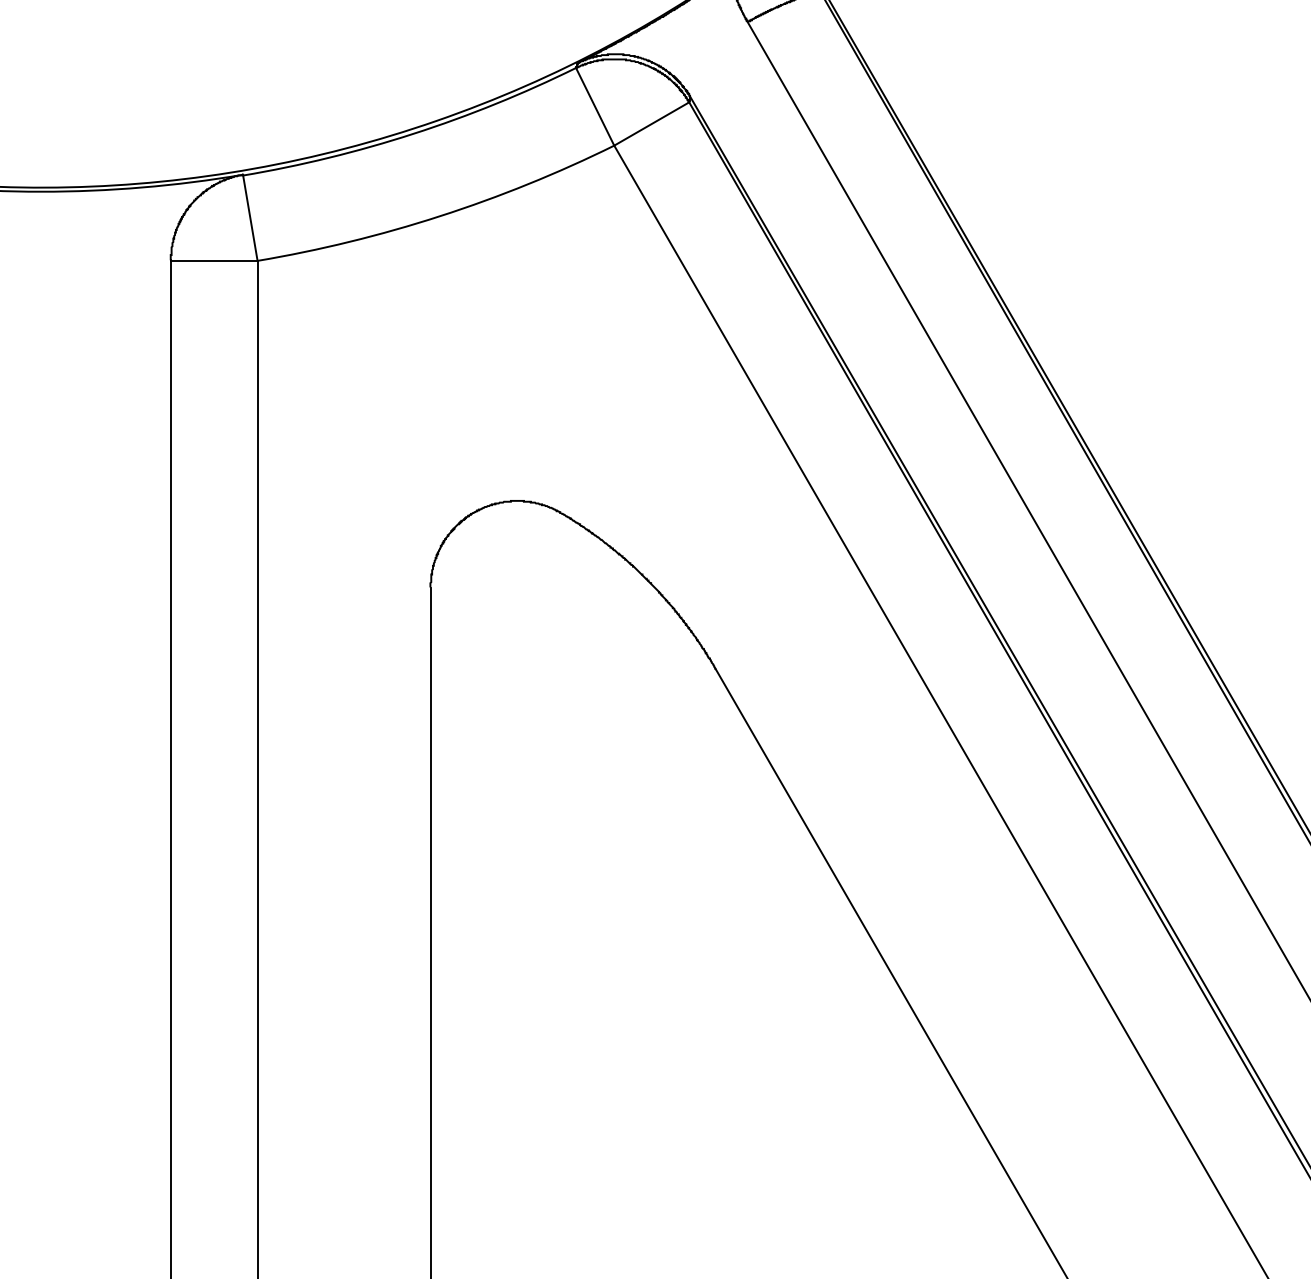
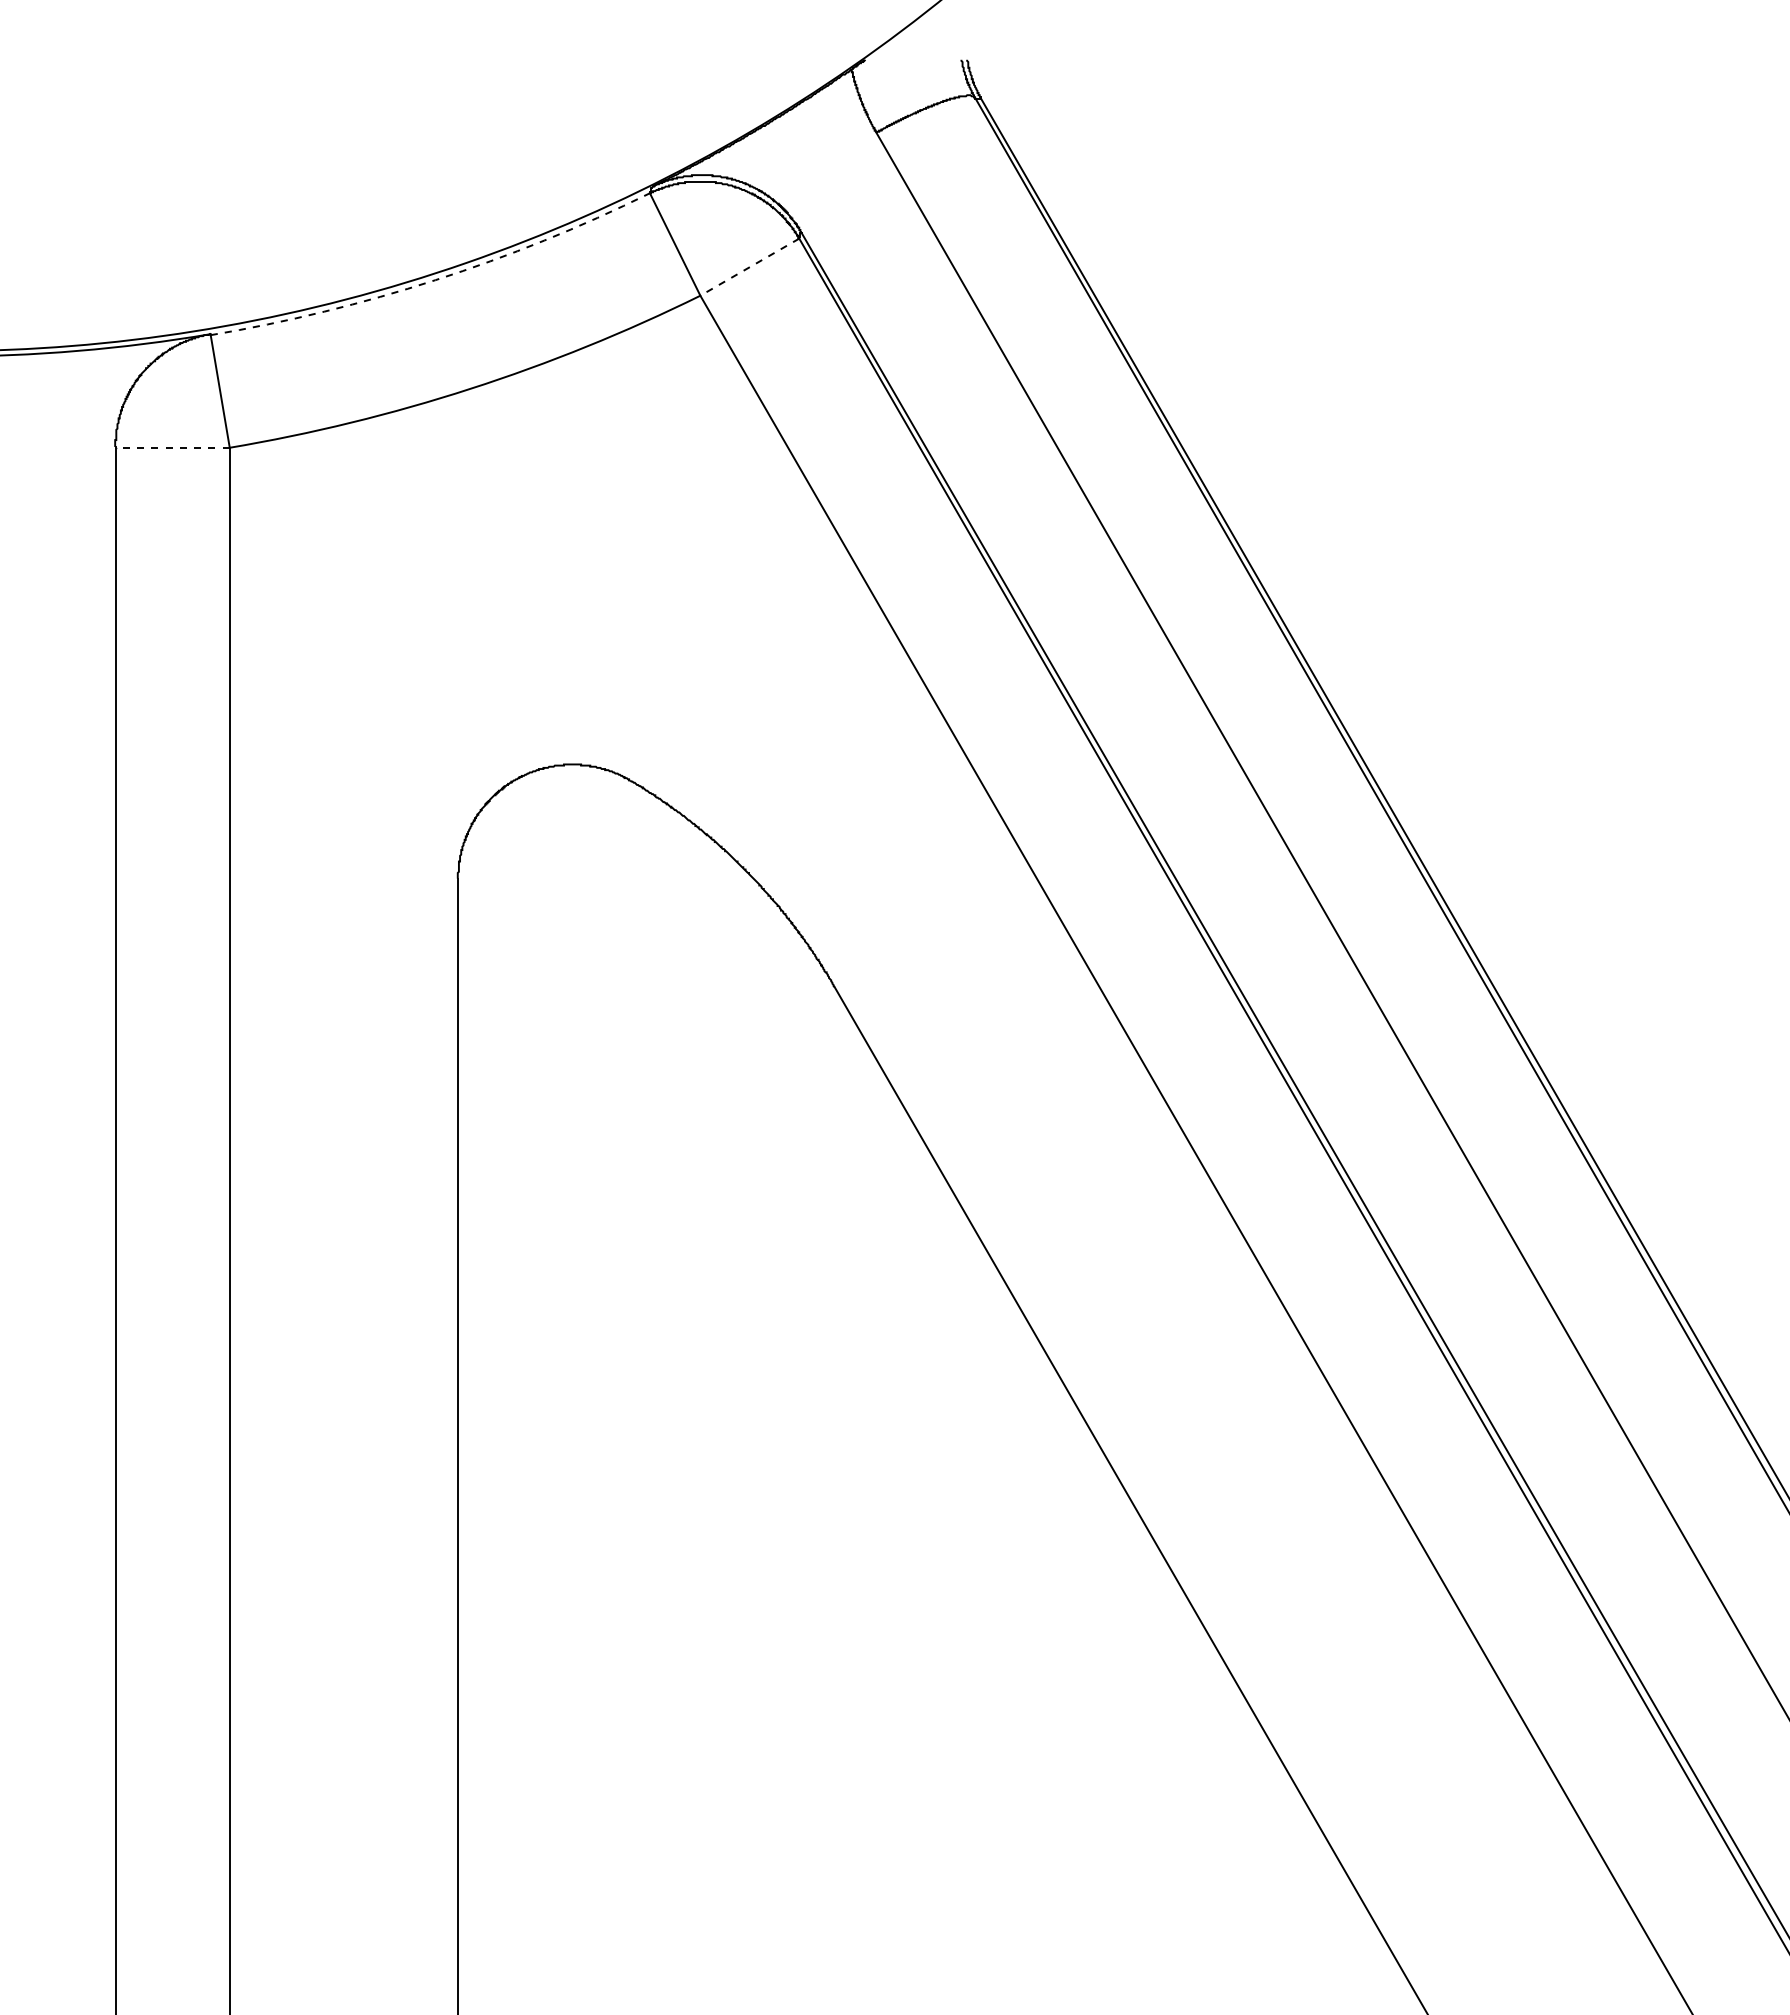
line: (651, 124) -> (749, 267), solid -> dashed
arc: (413, 134) -> (435, 280), solid -> dashed
line: (214, 260) -> (172, 447), solid -> dashed

